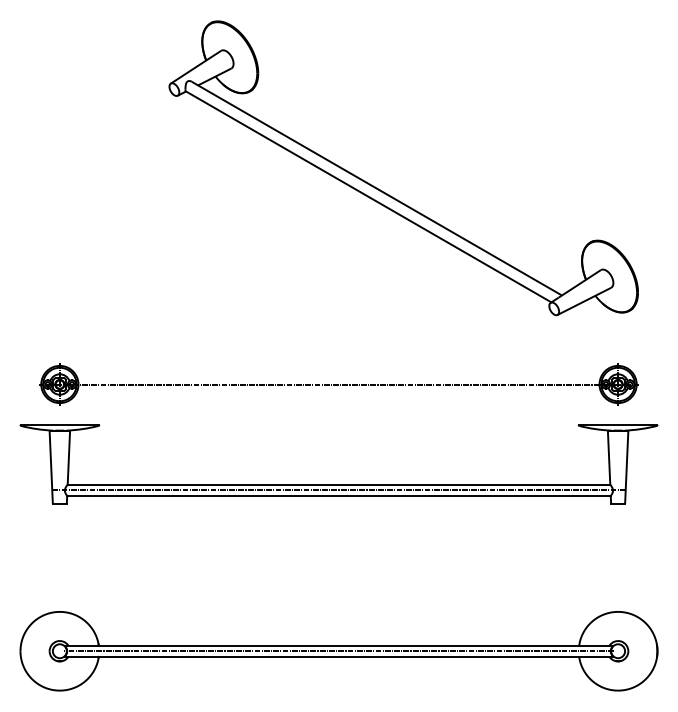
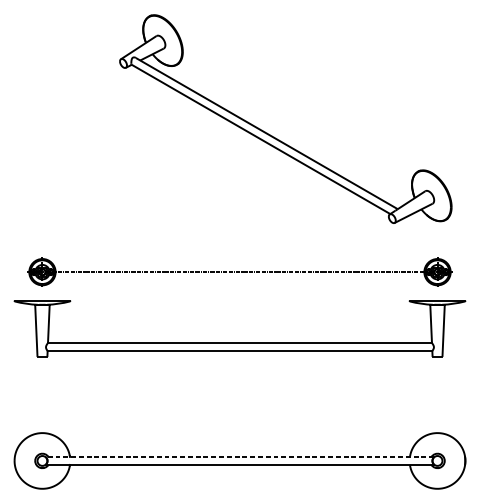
line: (338, 490) -> (239, 347), removed
line: (338, 645) -> (239, 456), solid -> dashed
line: (338, 651) -> (239, 461), removed

